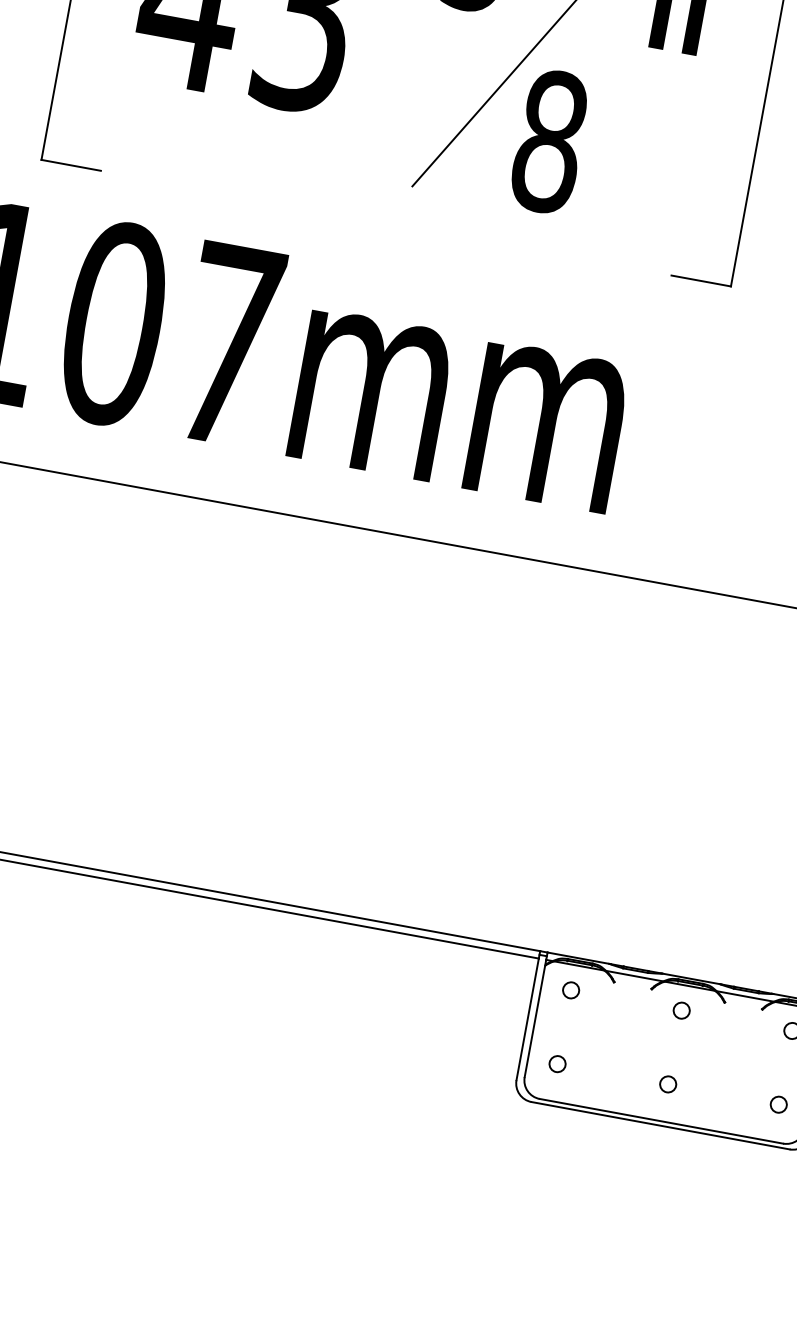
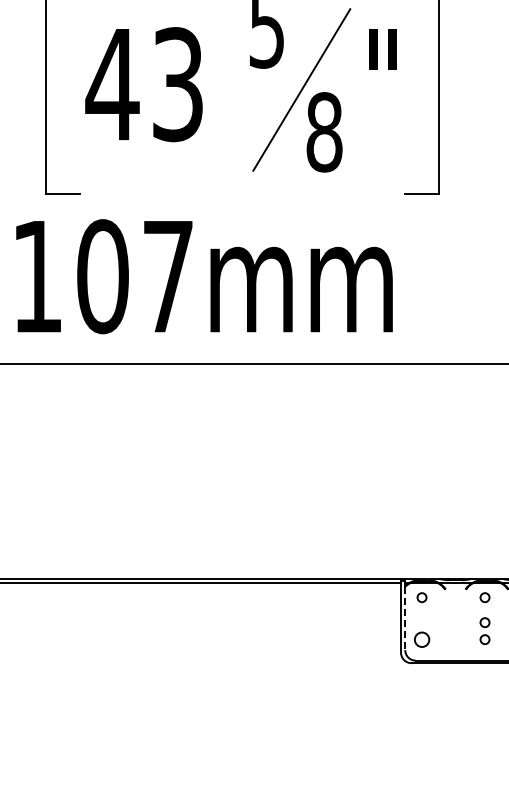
line: (535, 1021) -> (405, 618), solid -> dashed
circle: (672, 1054) -> (484, 622), added
circle: (556, 1063) -> (421, 639), size x1.6

